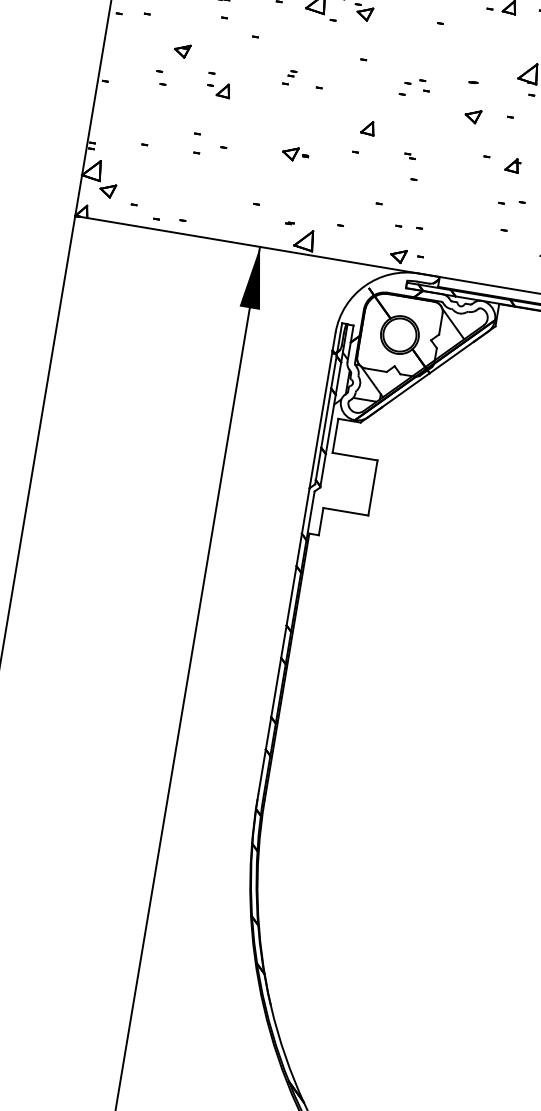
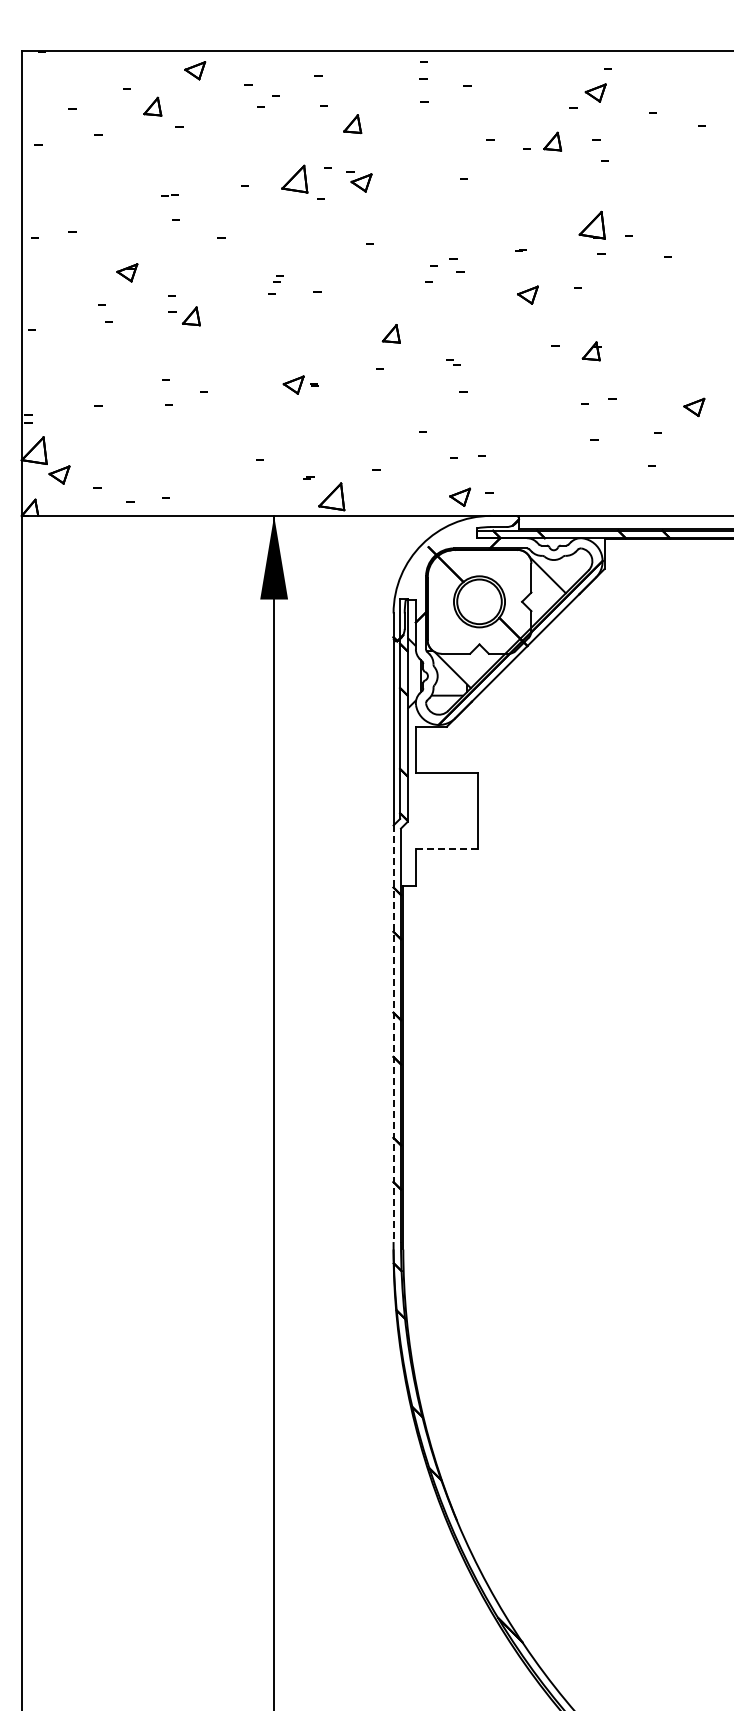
line: (345, 511) -> (446, 848), solid -> dashed
line: (283, 641) -> (393, 1034), solid -> dashed

